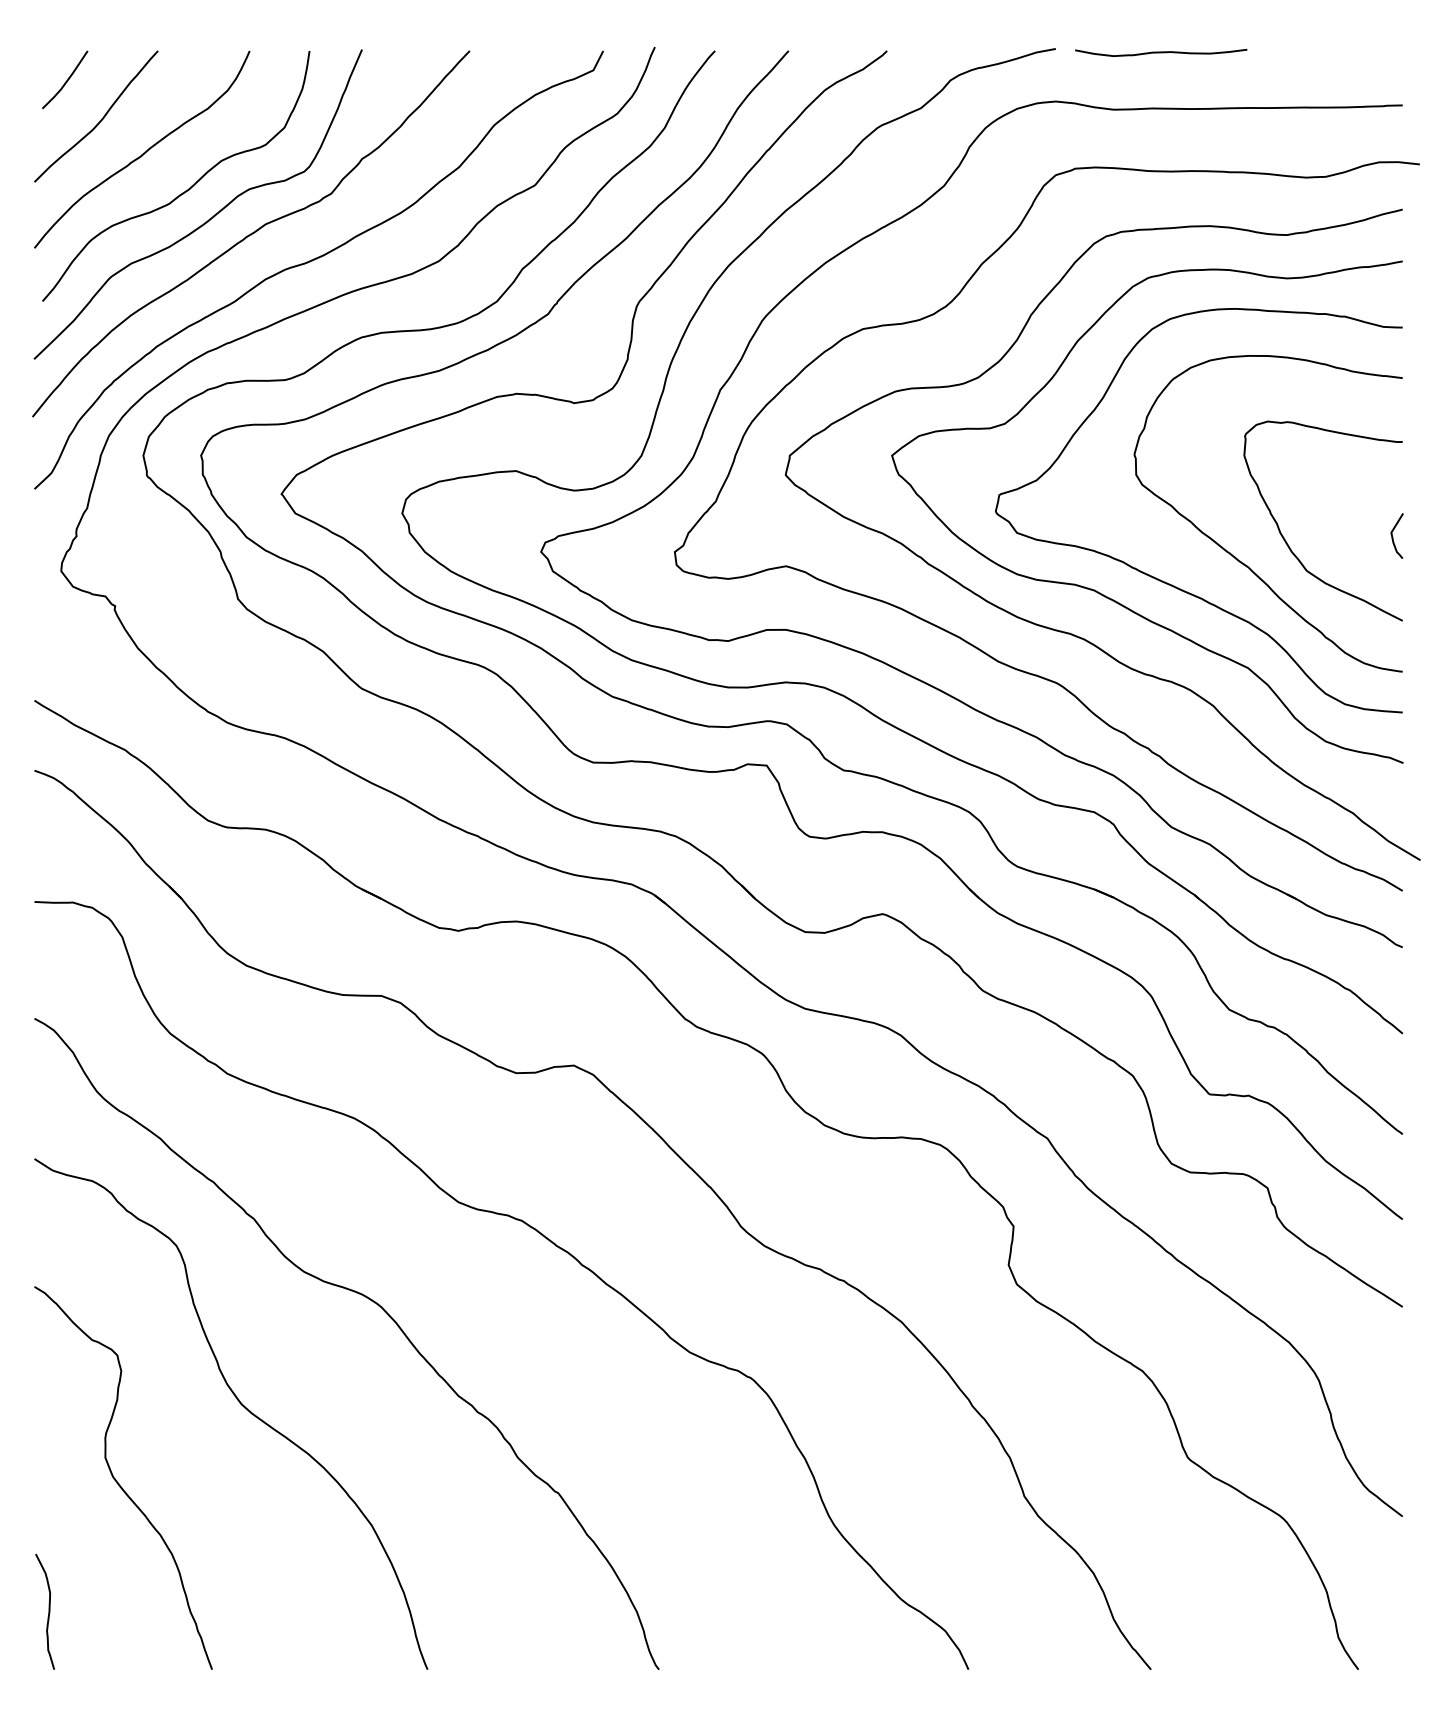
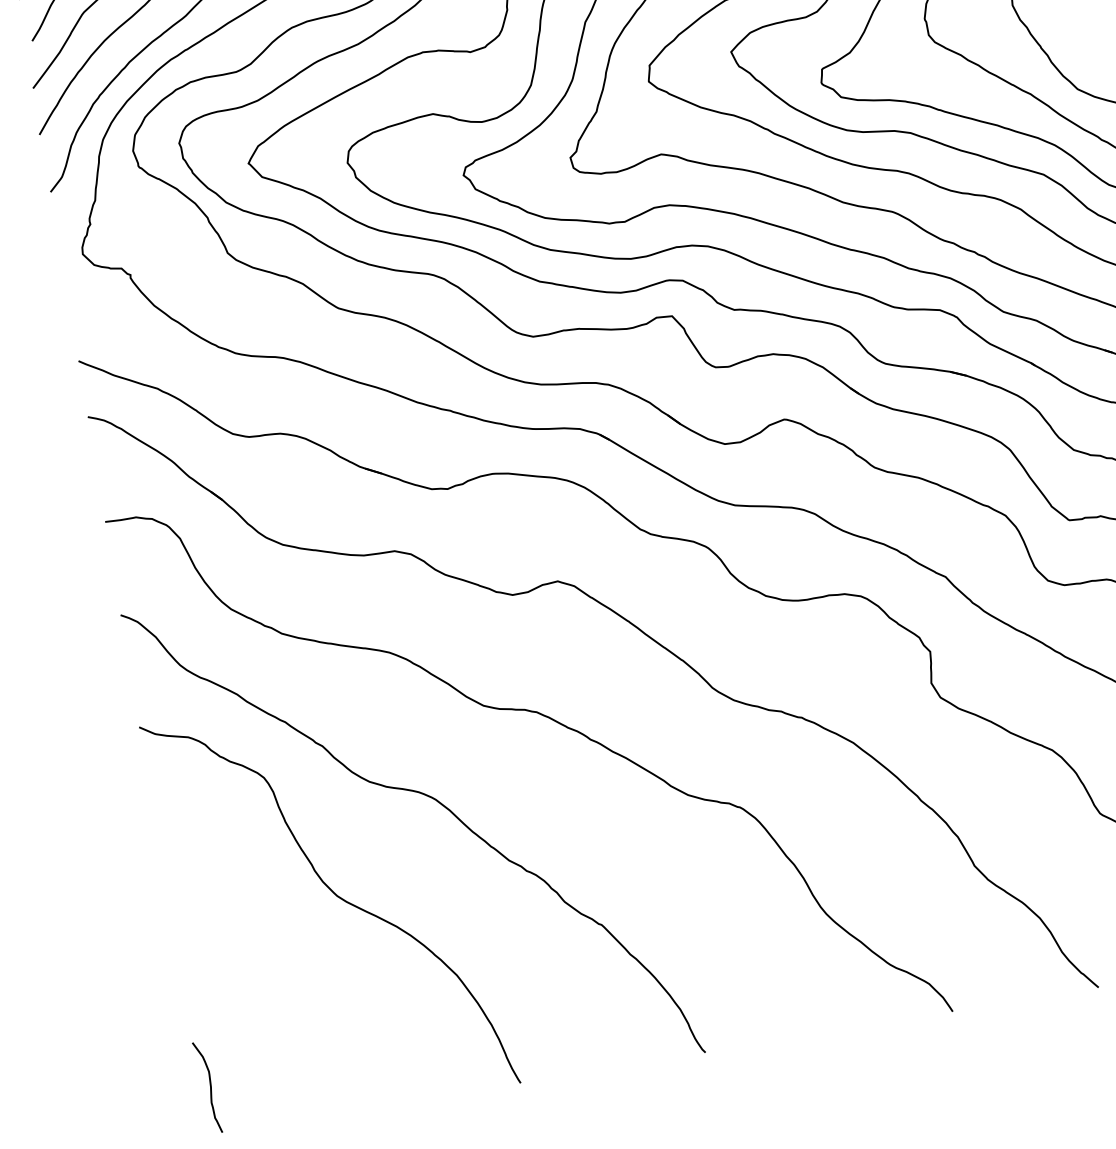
curve: (118, 1482) -> (249, 974), removed

